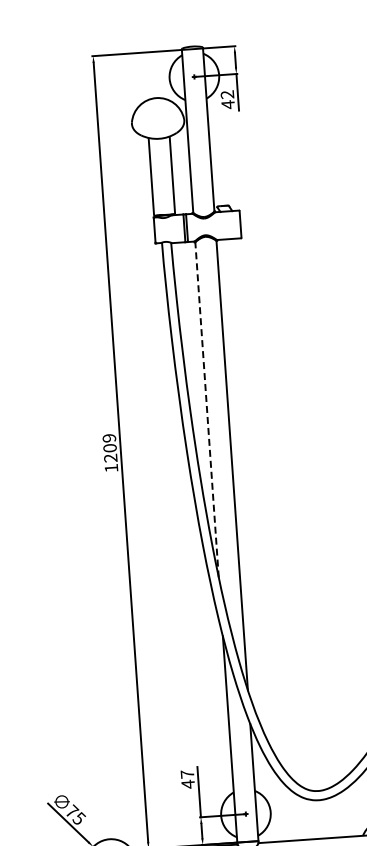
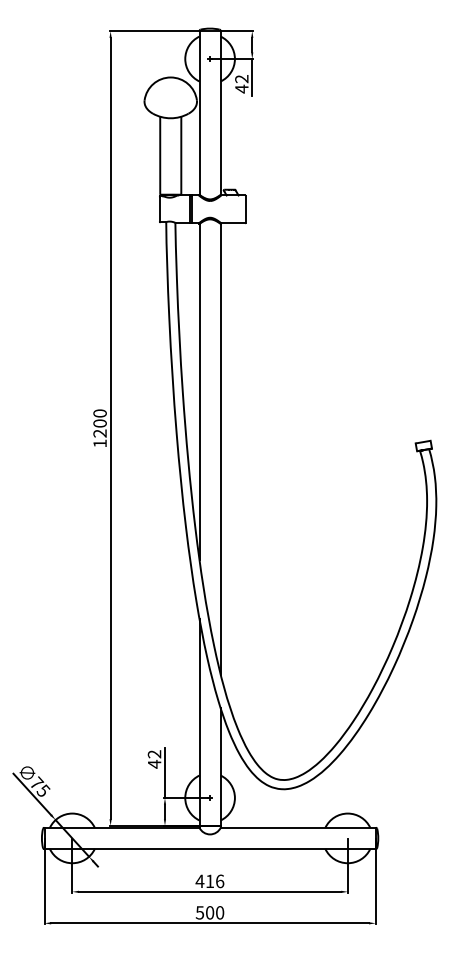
line: (207, 409) -> (199, 391), dashed -> solid
text: (108, 438) -> (99, 413), 1209 -> 1200
text: (187, 774) -> (154, 754), 47 -> 42

